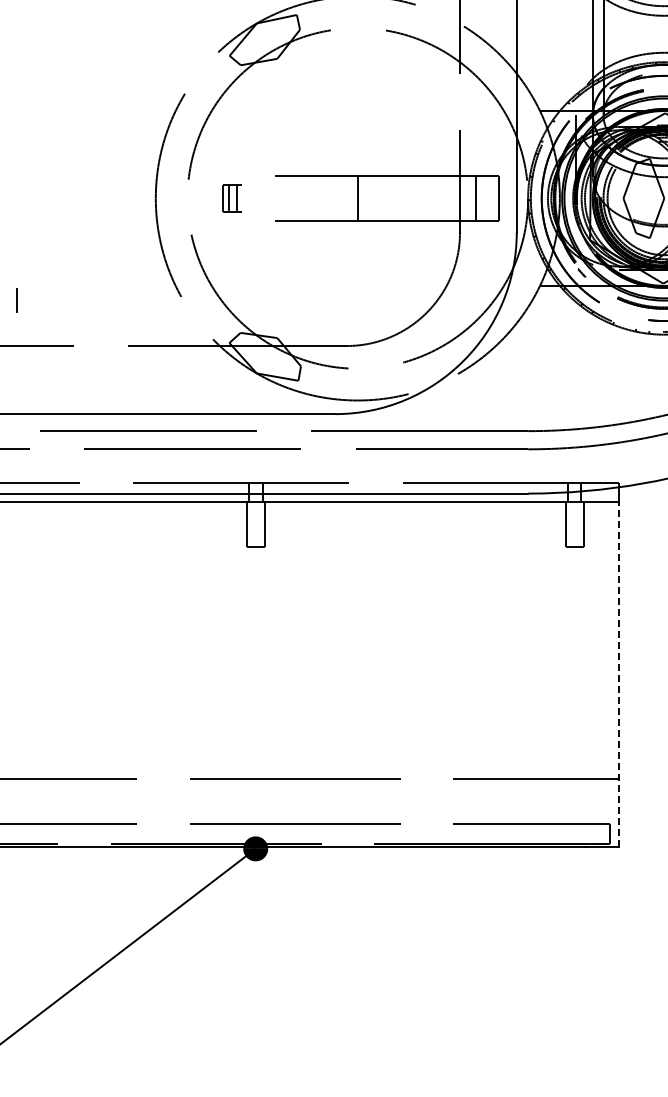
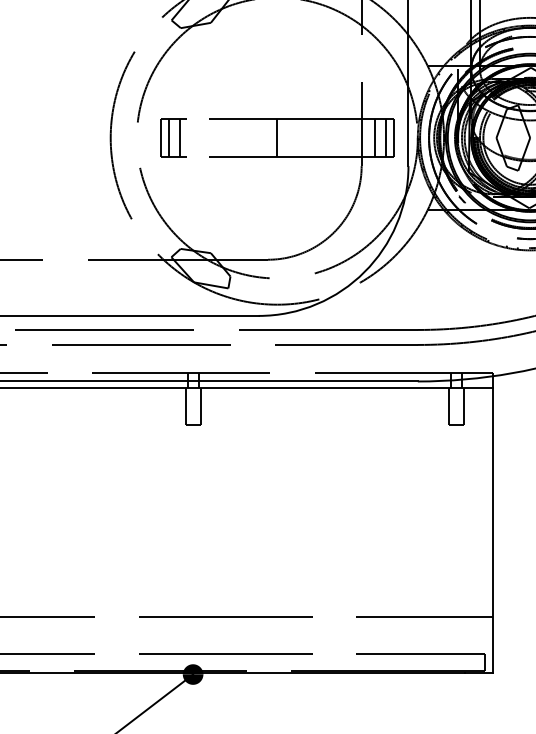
part: (232, 198) -> (173, 138), size x1.67
line: (489, 198) -> (385, 138), added
line: (618, 674) -> (492, 530), dashed -> solid

